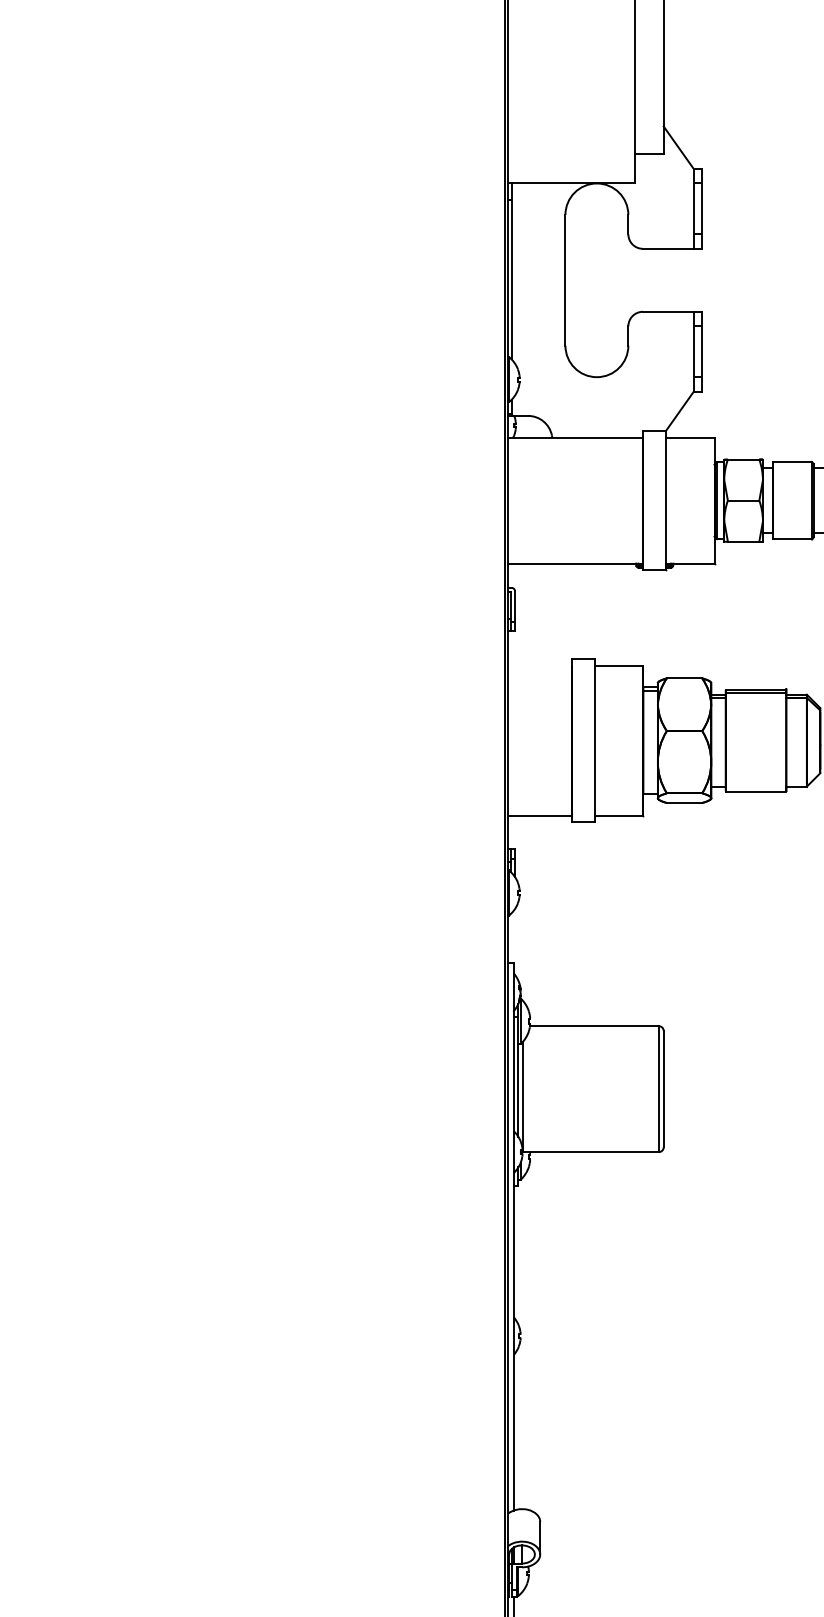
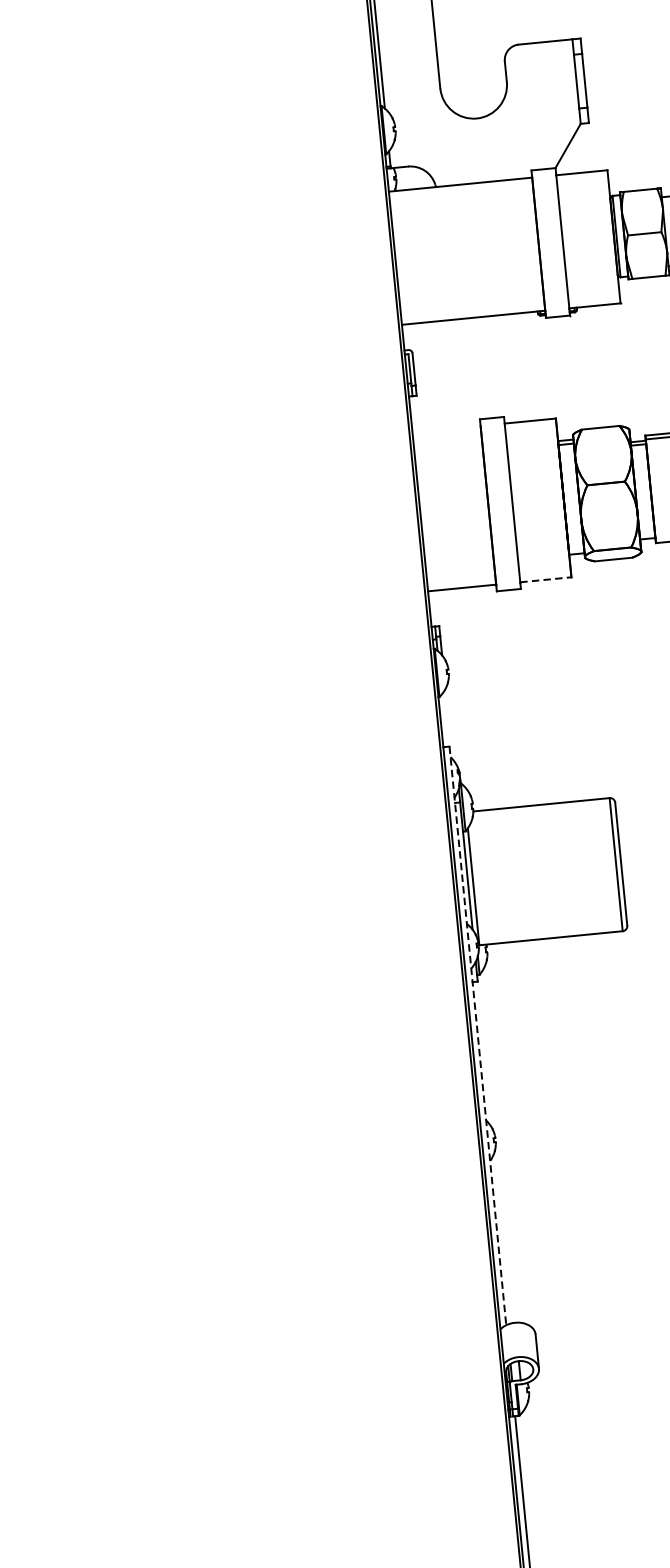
line: (619, 815) -> (546, 579), solid -> dashed
line: (513, 1236) -> (477, 1035), solid -> dashed

